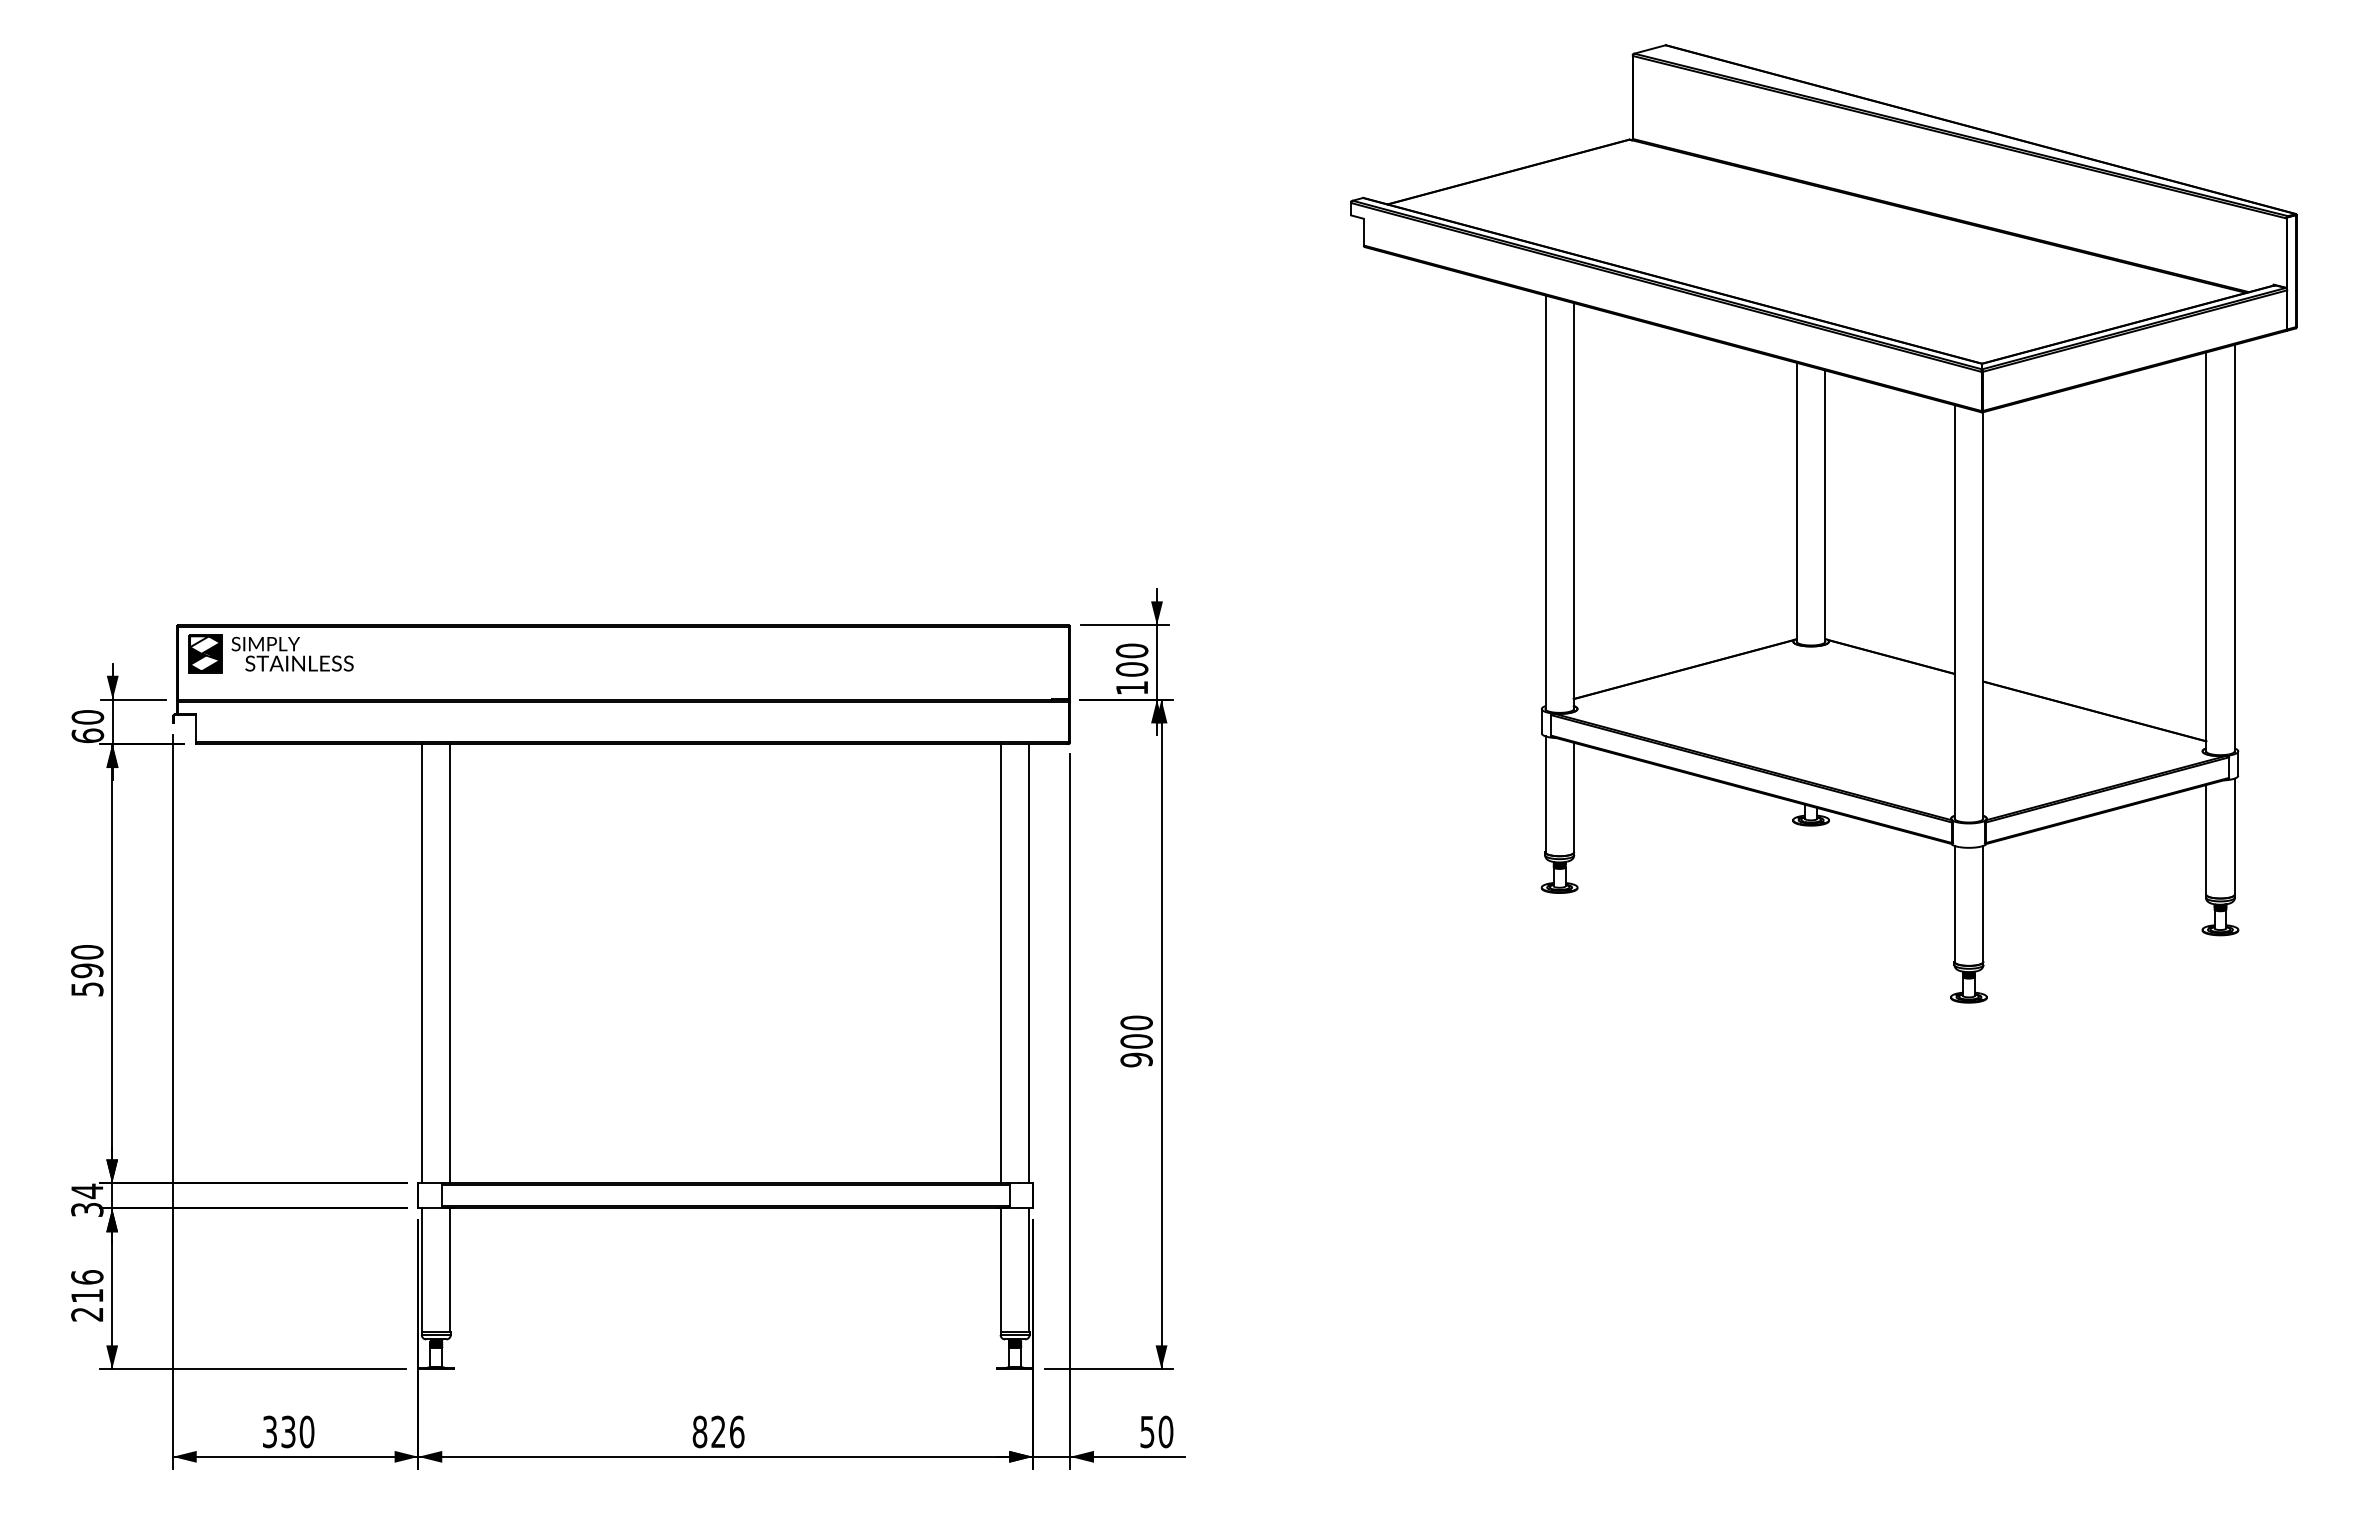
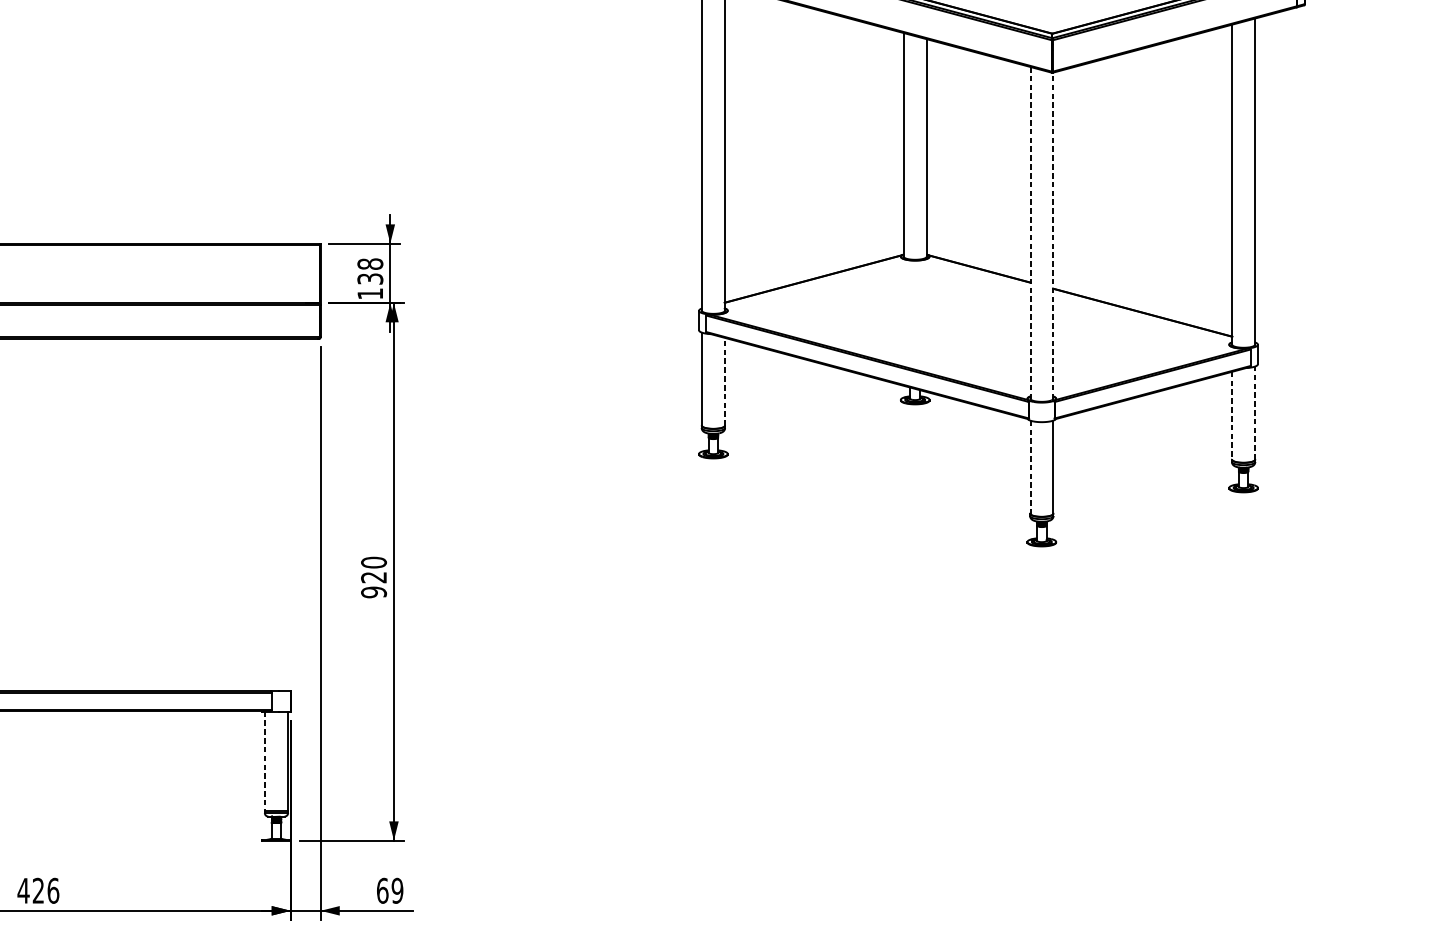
line: (1954, 612) -> (1030, 233), solid -> dashed
line: (1983, 615) -> (1053, 235), solid -> dashed
text: (1132, 659) -> (370, 271), 100 -> 138
line: (1573, 797) -> (724, 381), solid -> dashed
line: (2234, 836) -> (1254, 413), solid -> dashed
line: (2206, 839) -> (1232, 415), solid -> dashed
line: (1954, 904) -> (1030, 467), solid -> dashed
line: (1001, 963) -> (265, 514), removed
line: (1029, 963) -> (288, 514), removed
text: (1136, 1041) -> (373, 577), 900 -> 920
line: (1001, 1270) -> (265, 761), solid -> dashed
text: (699, 1431) -> (23, 890), 826 -> 426
text: (1156, 1431) -> (389, 890), 50 -> 69

